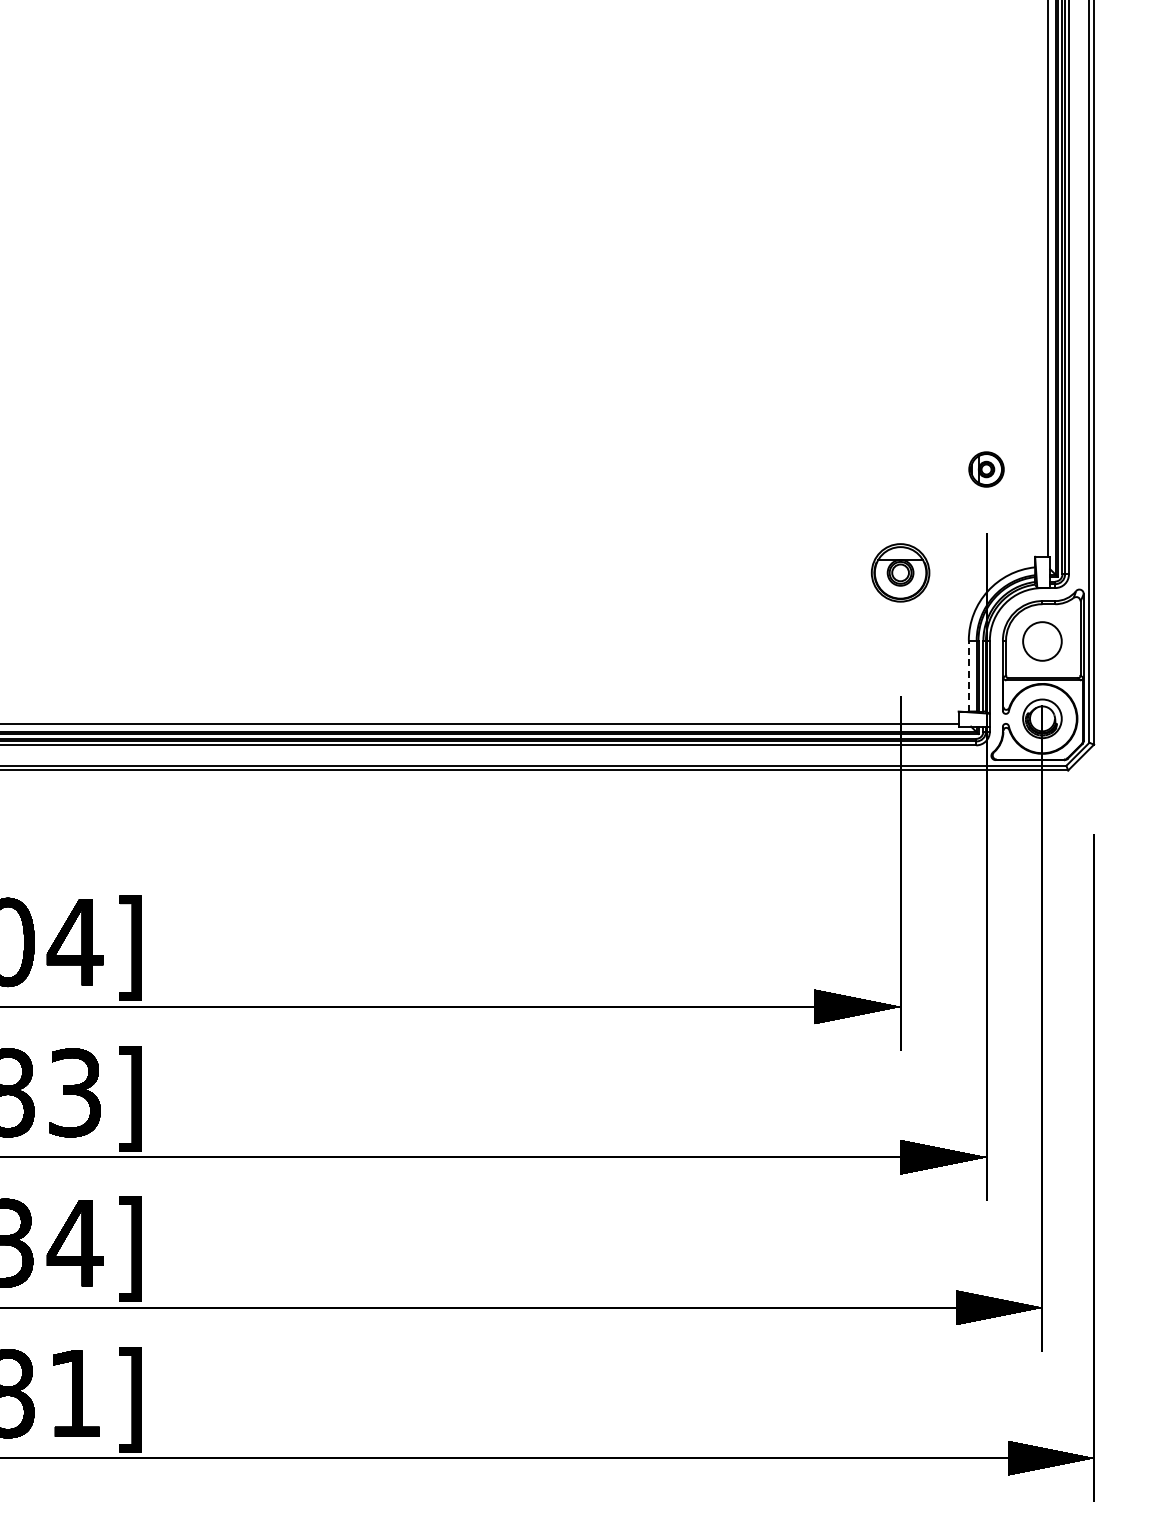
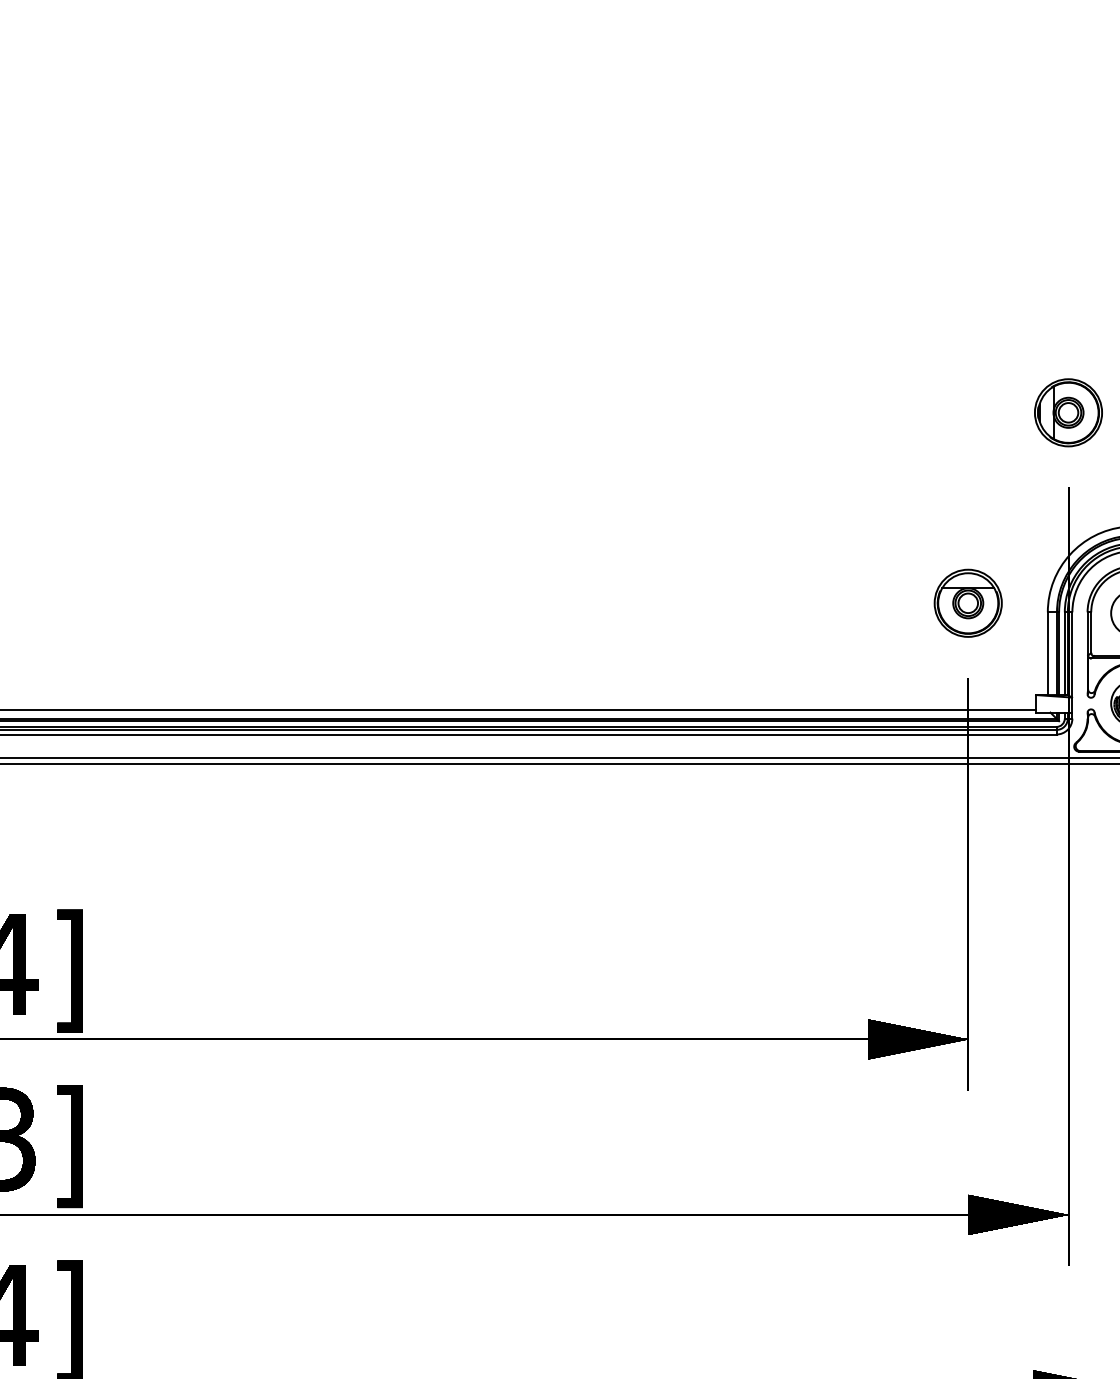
part: (986, 469) -> (1068, 412), size x1.67
part: (900, 572) -> (968, 602), moved
line: (968, 675) -> (1047, 653), dashed -> solid

